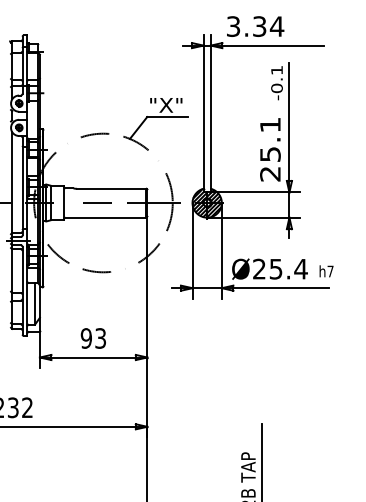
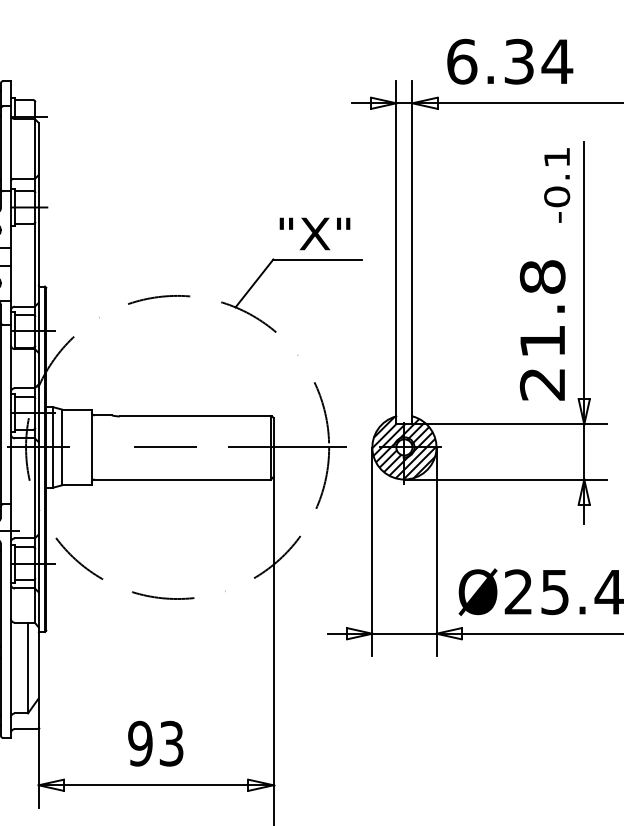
text: (233, 26) -> (461, 61), 3.34 -> 6.34
text: (270, 139) -> (542, 308), 25.1 -> 21.8

